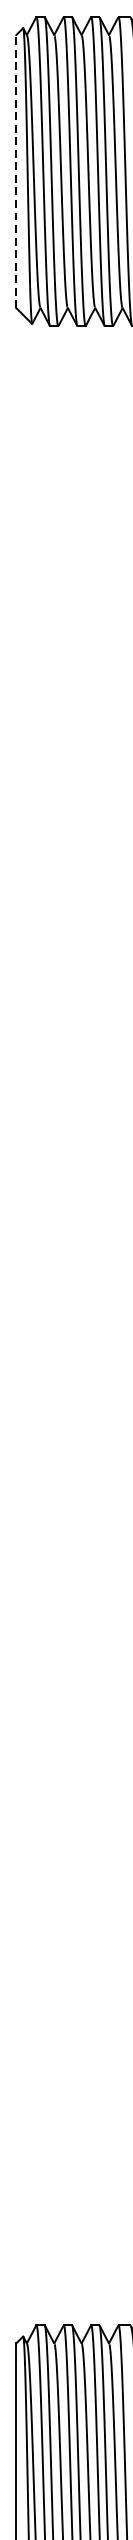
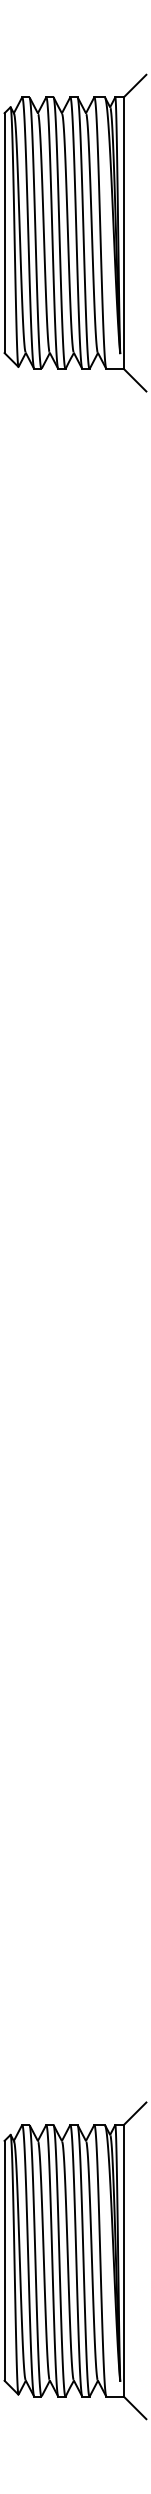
line: (16, 172) -> (4, 233), dashed -> solid

